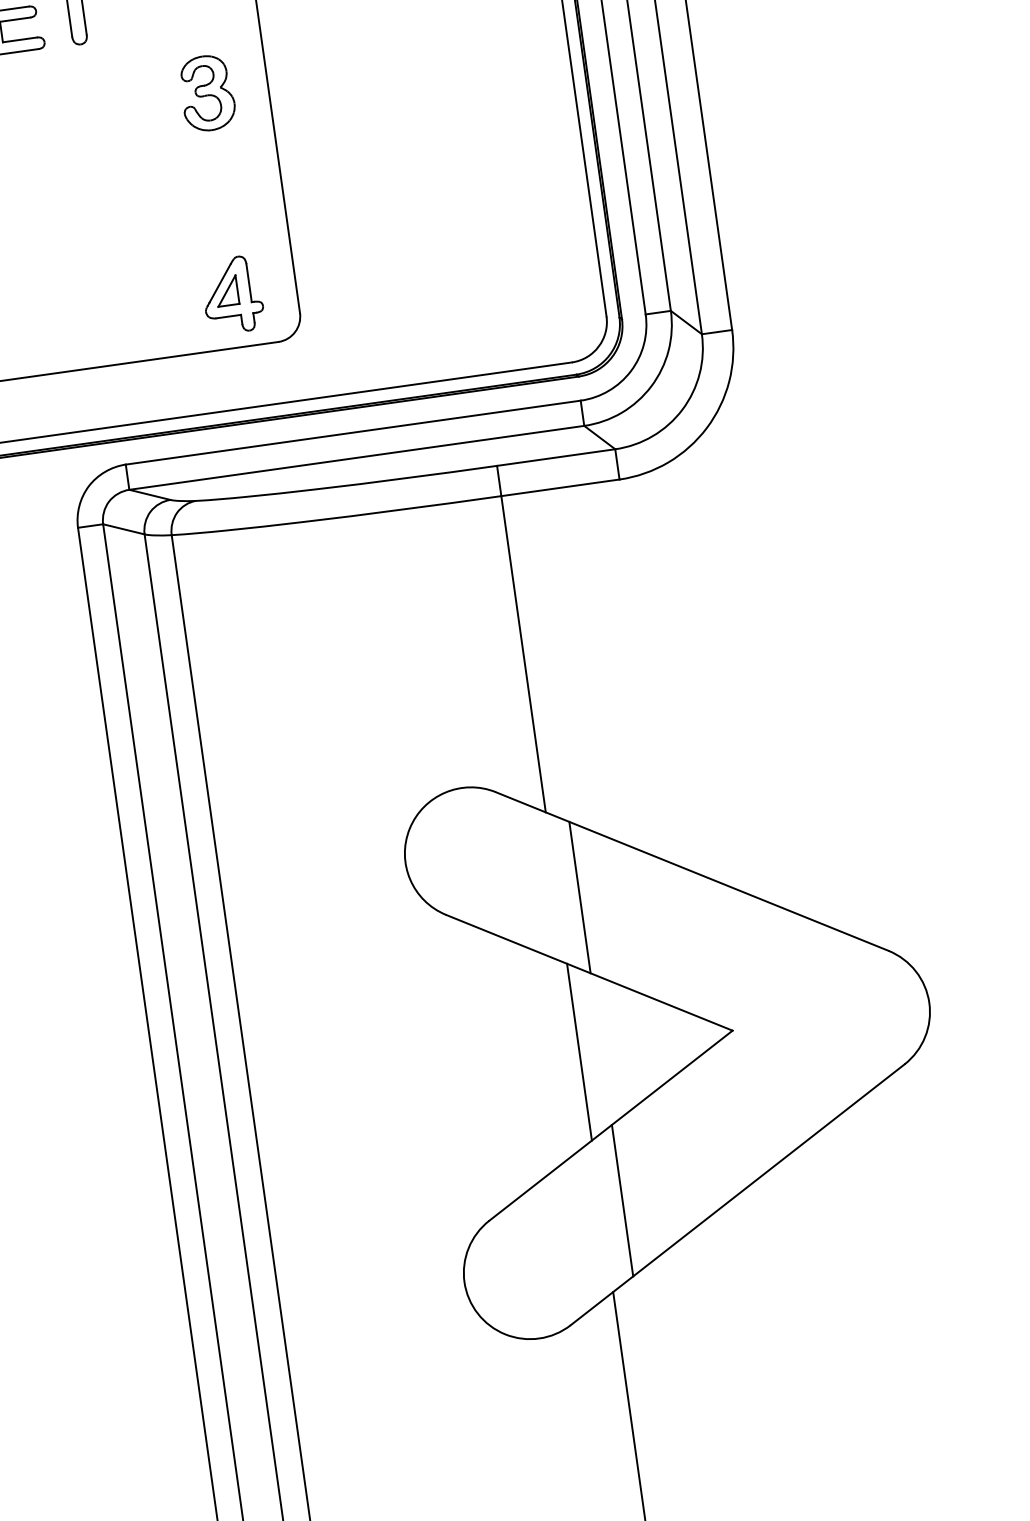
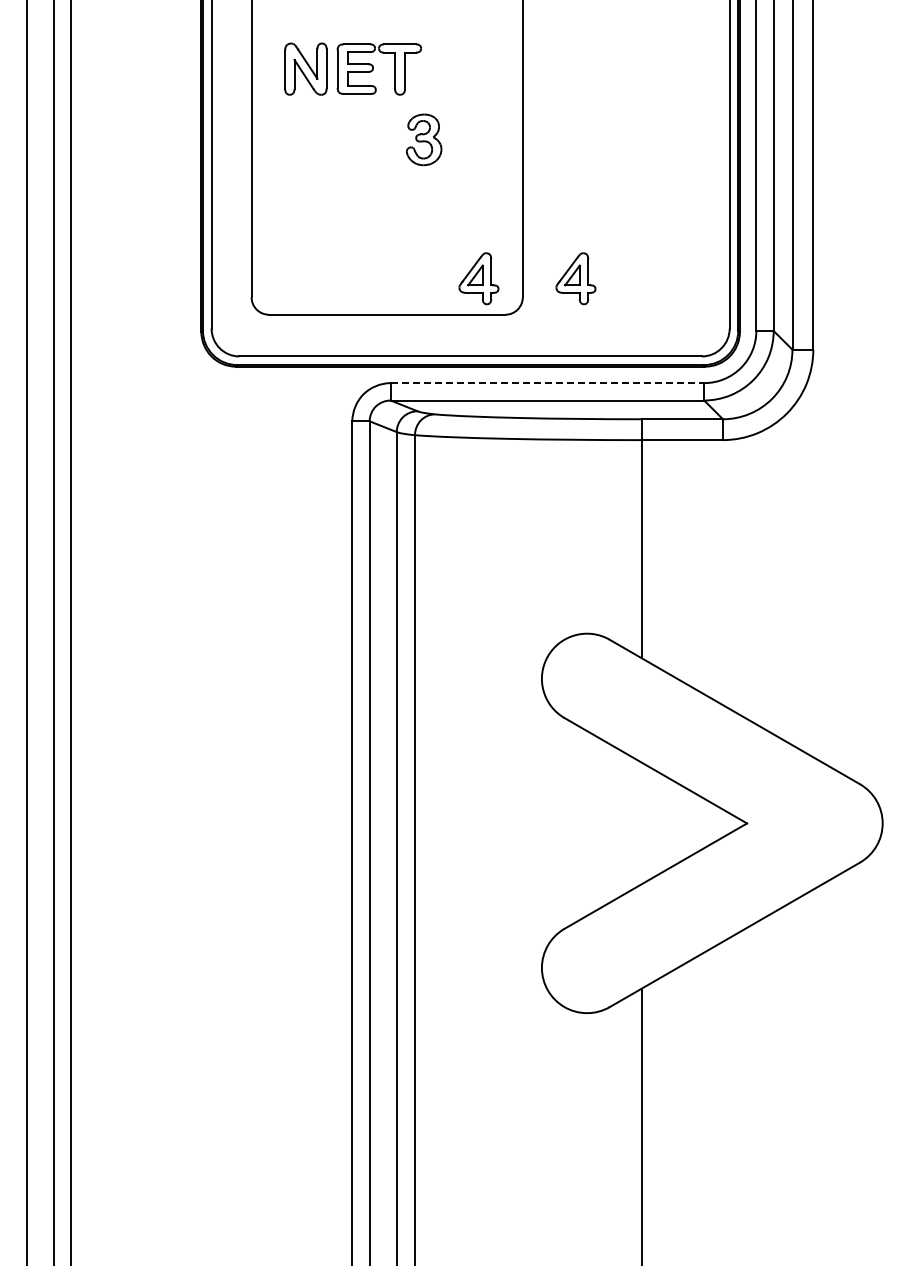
part: (207, 92) -> (424, 139), moved
part: (372, 275) -> (575, 278), added
line: (353, 433) -> (547, 383), solid -> dashed
line: (579, 896) -> (656, 718), removed
line: (579, 1052) -> (641, 823), removed
line: (622, 1200) -> (656, 927), removed

